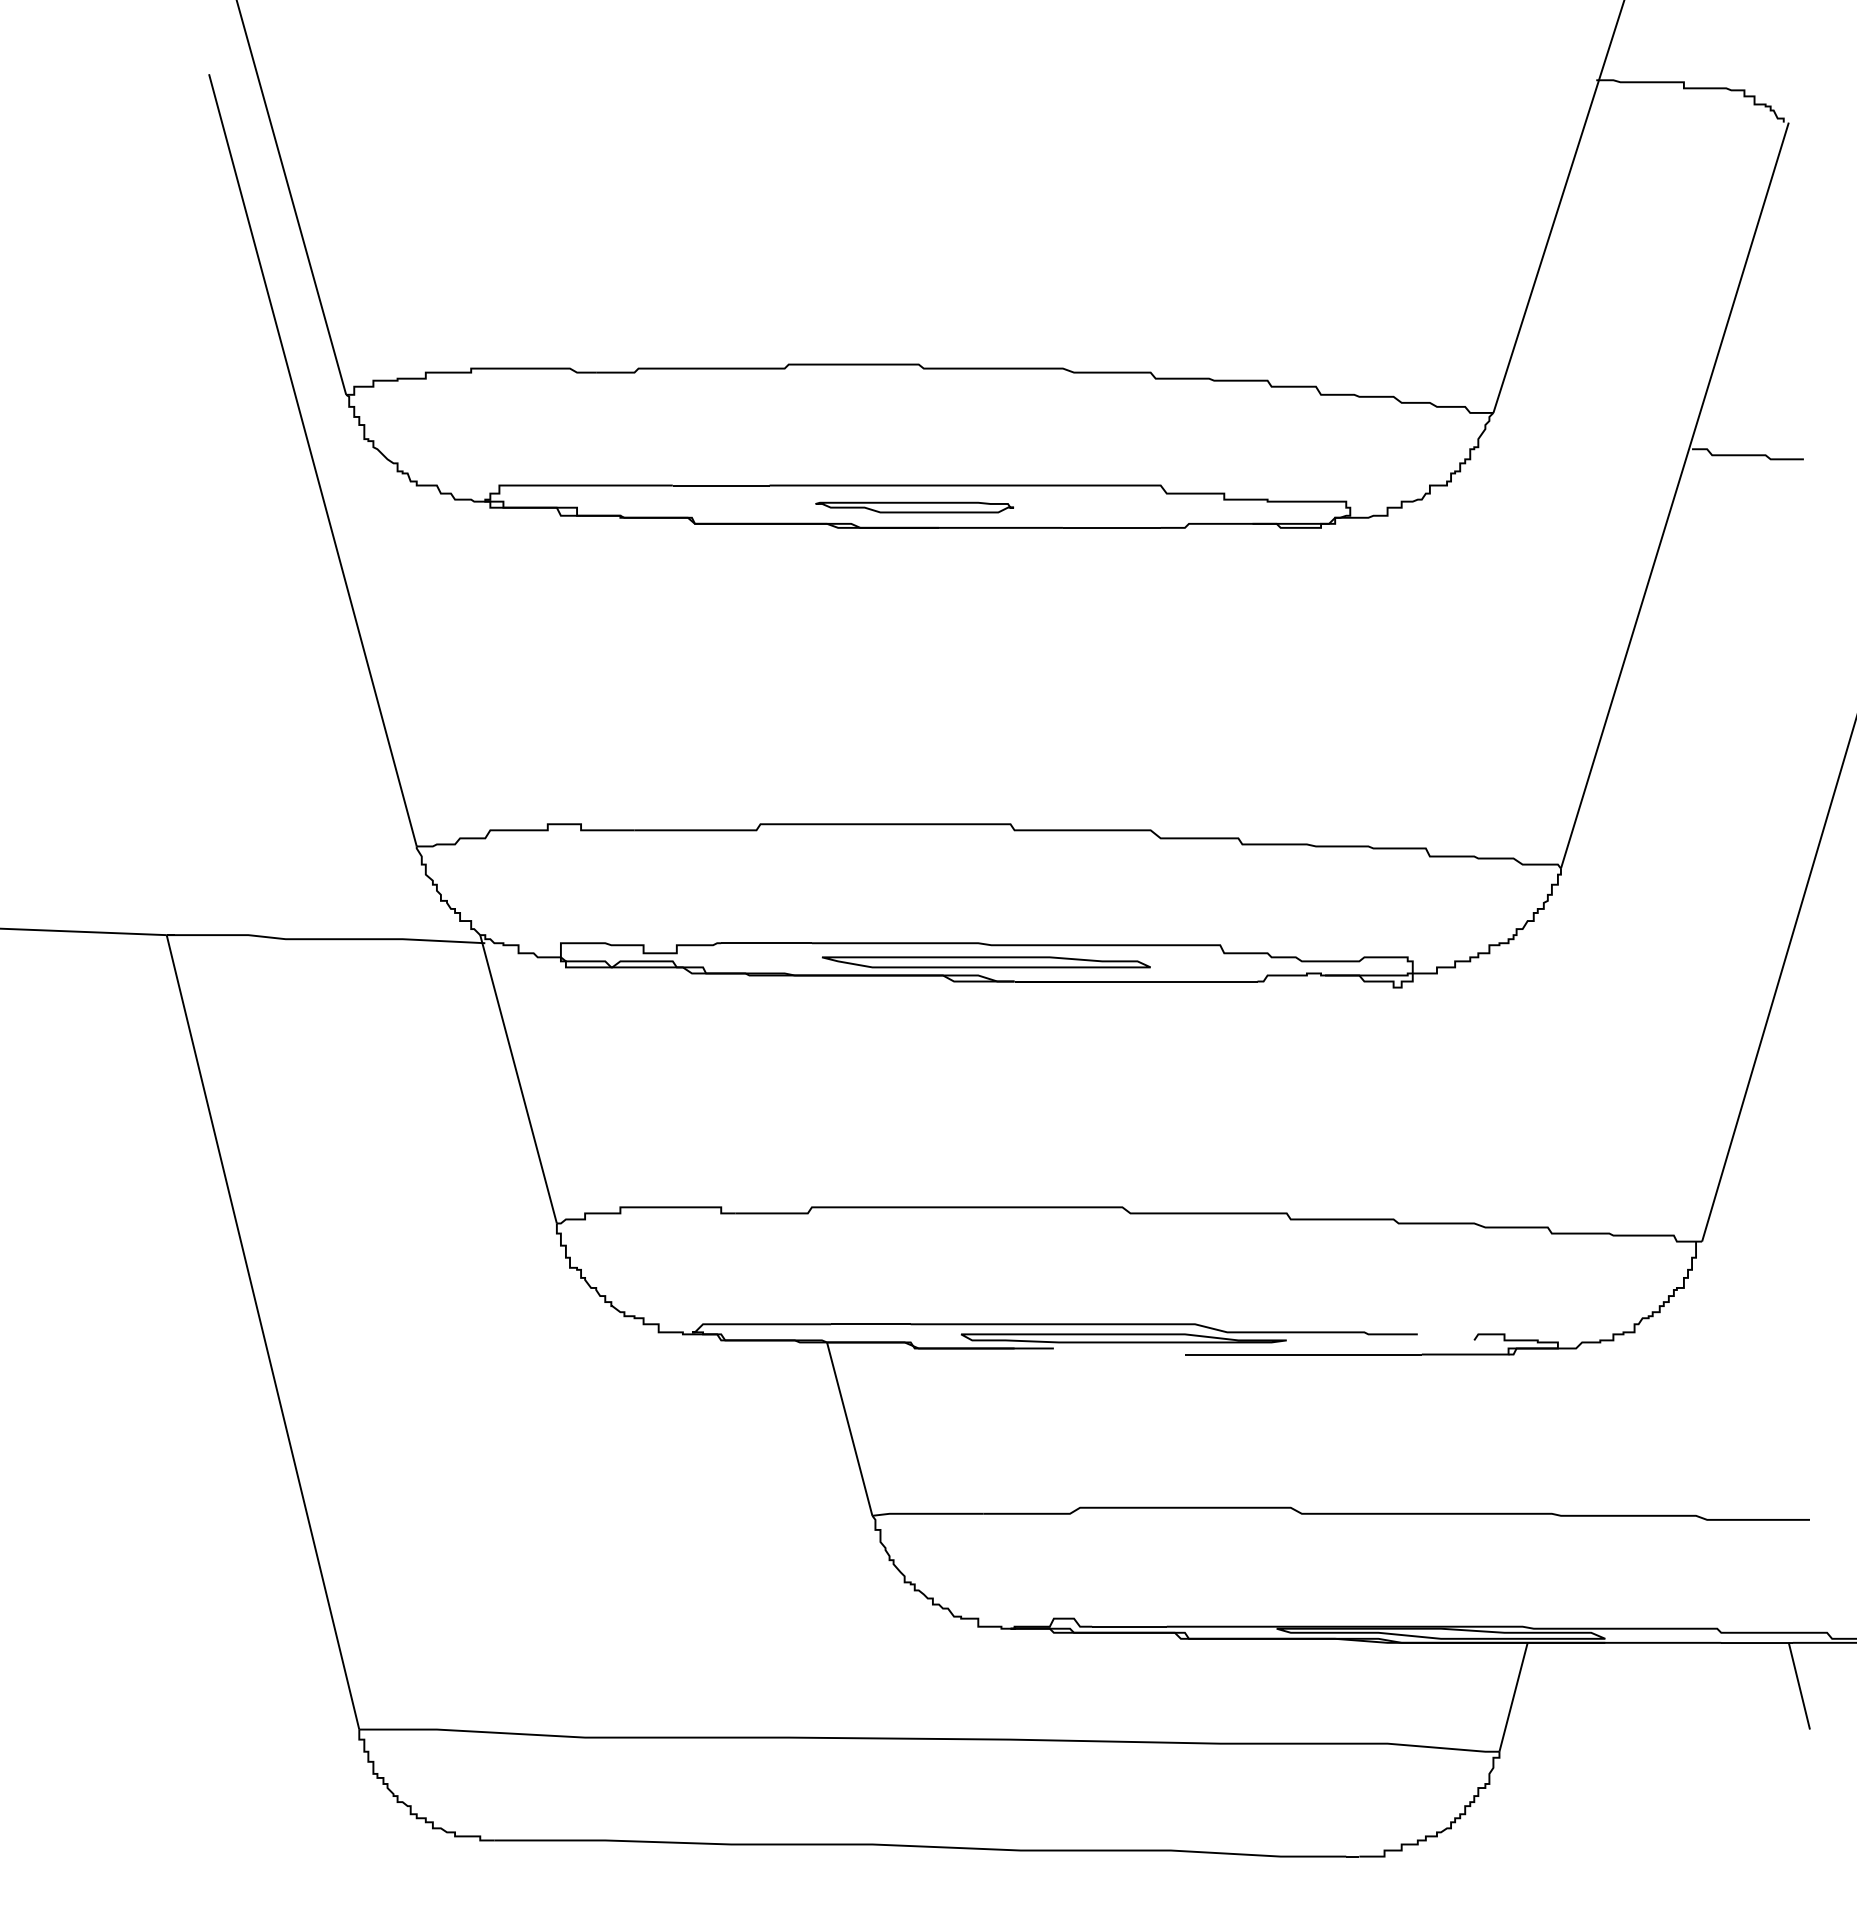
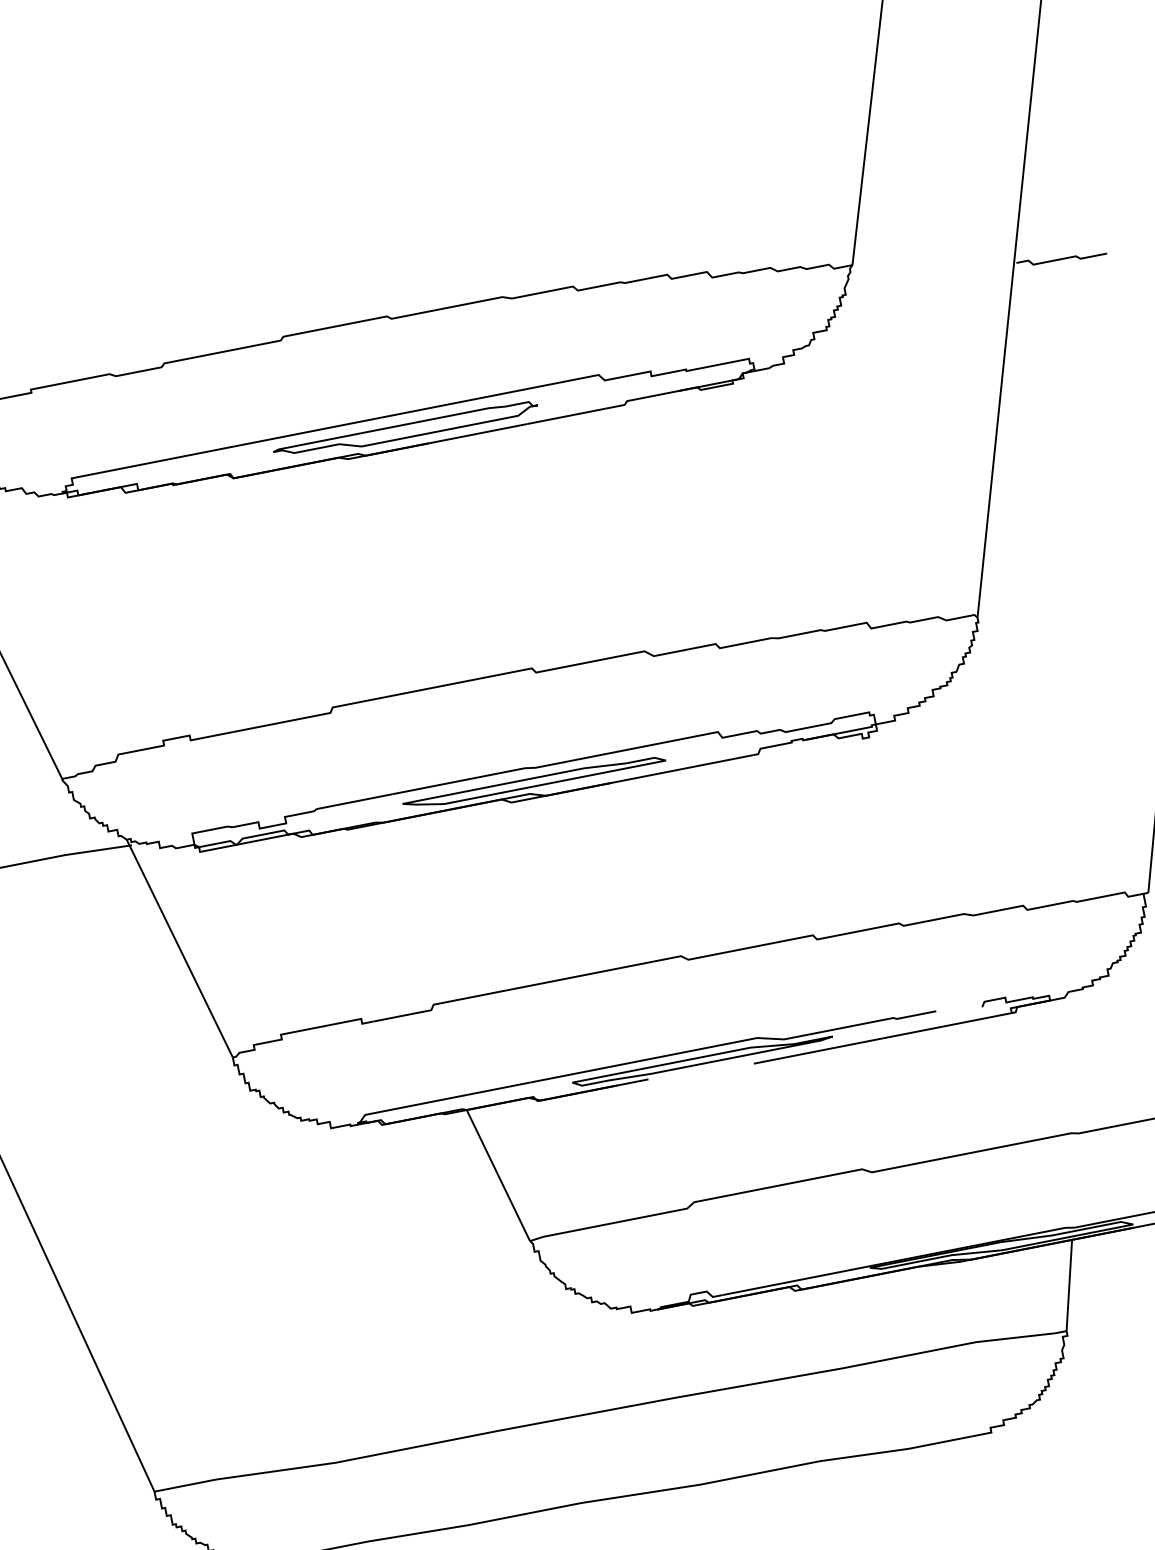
part: (914, 507) -> (405, 430), size x1.67

